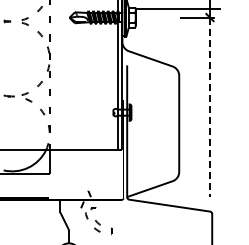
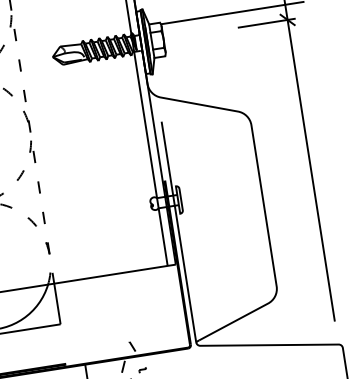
line: (209, 107) -> (310, 170), dashed -> solid

